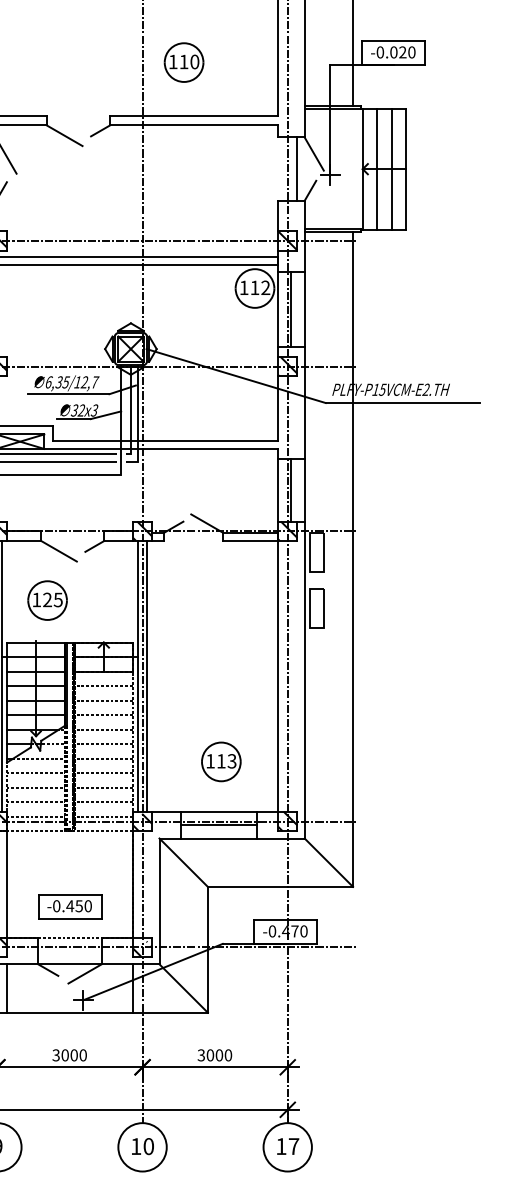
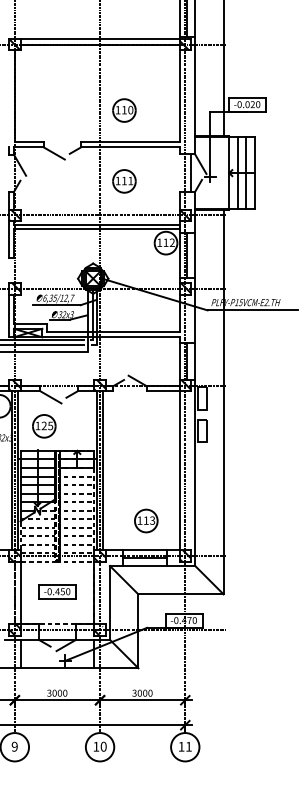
part: (184, 183) -> (124, 181), added
part: (70, 905) -> (57, 591), moved
text: (293, 1146) -> (188, 746), 17 -> 11

